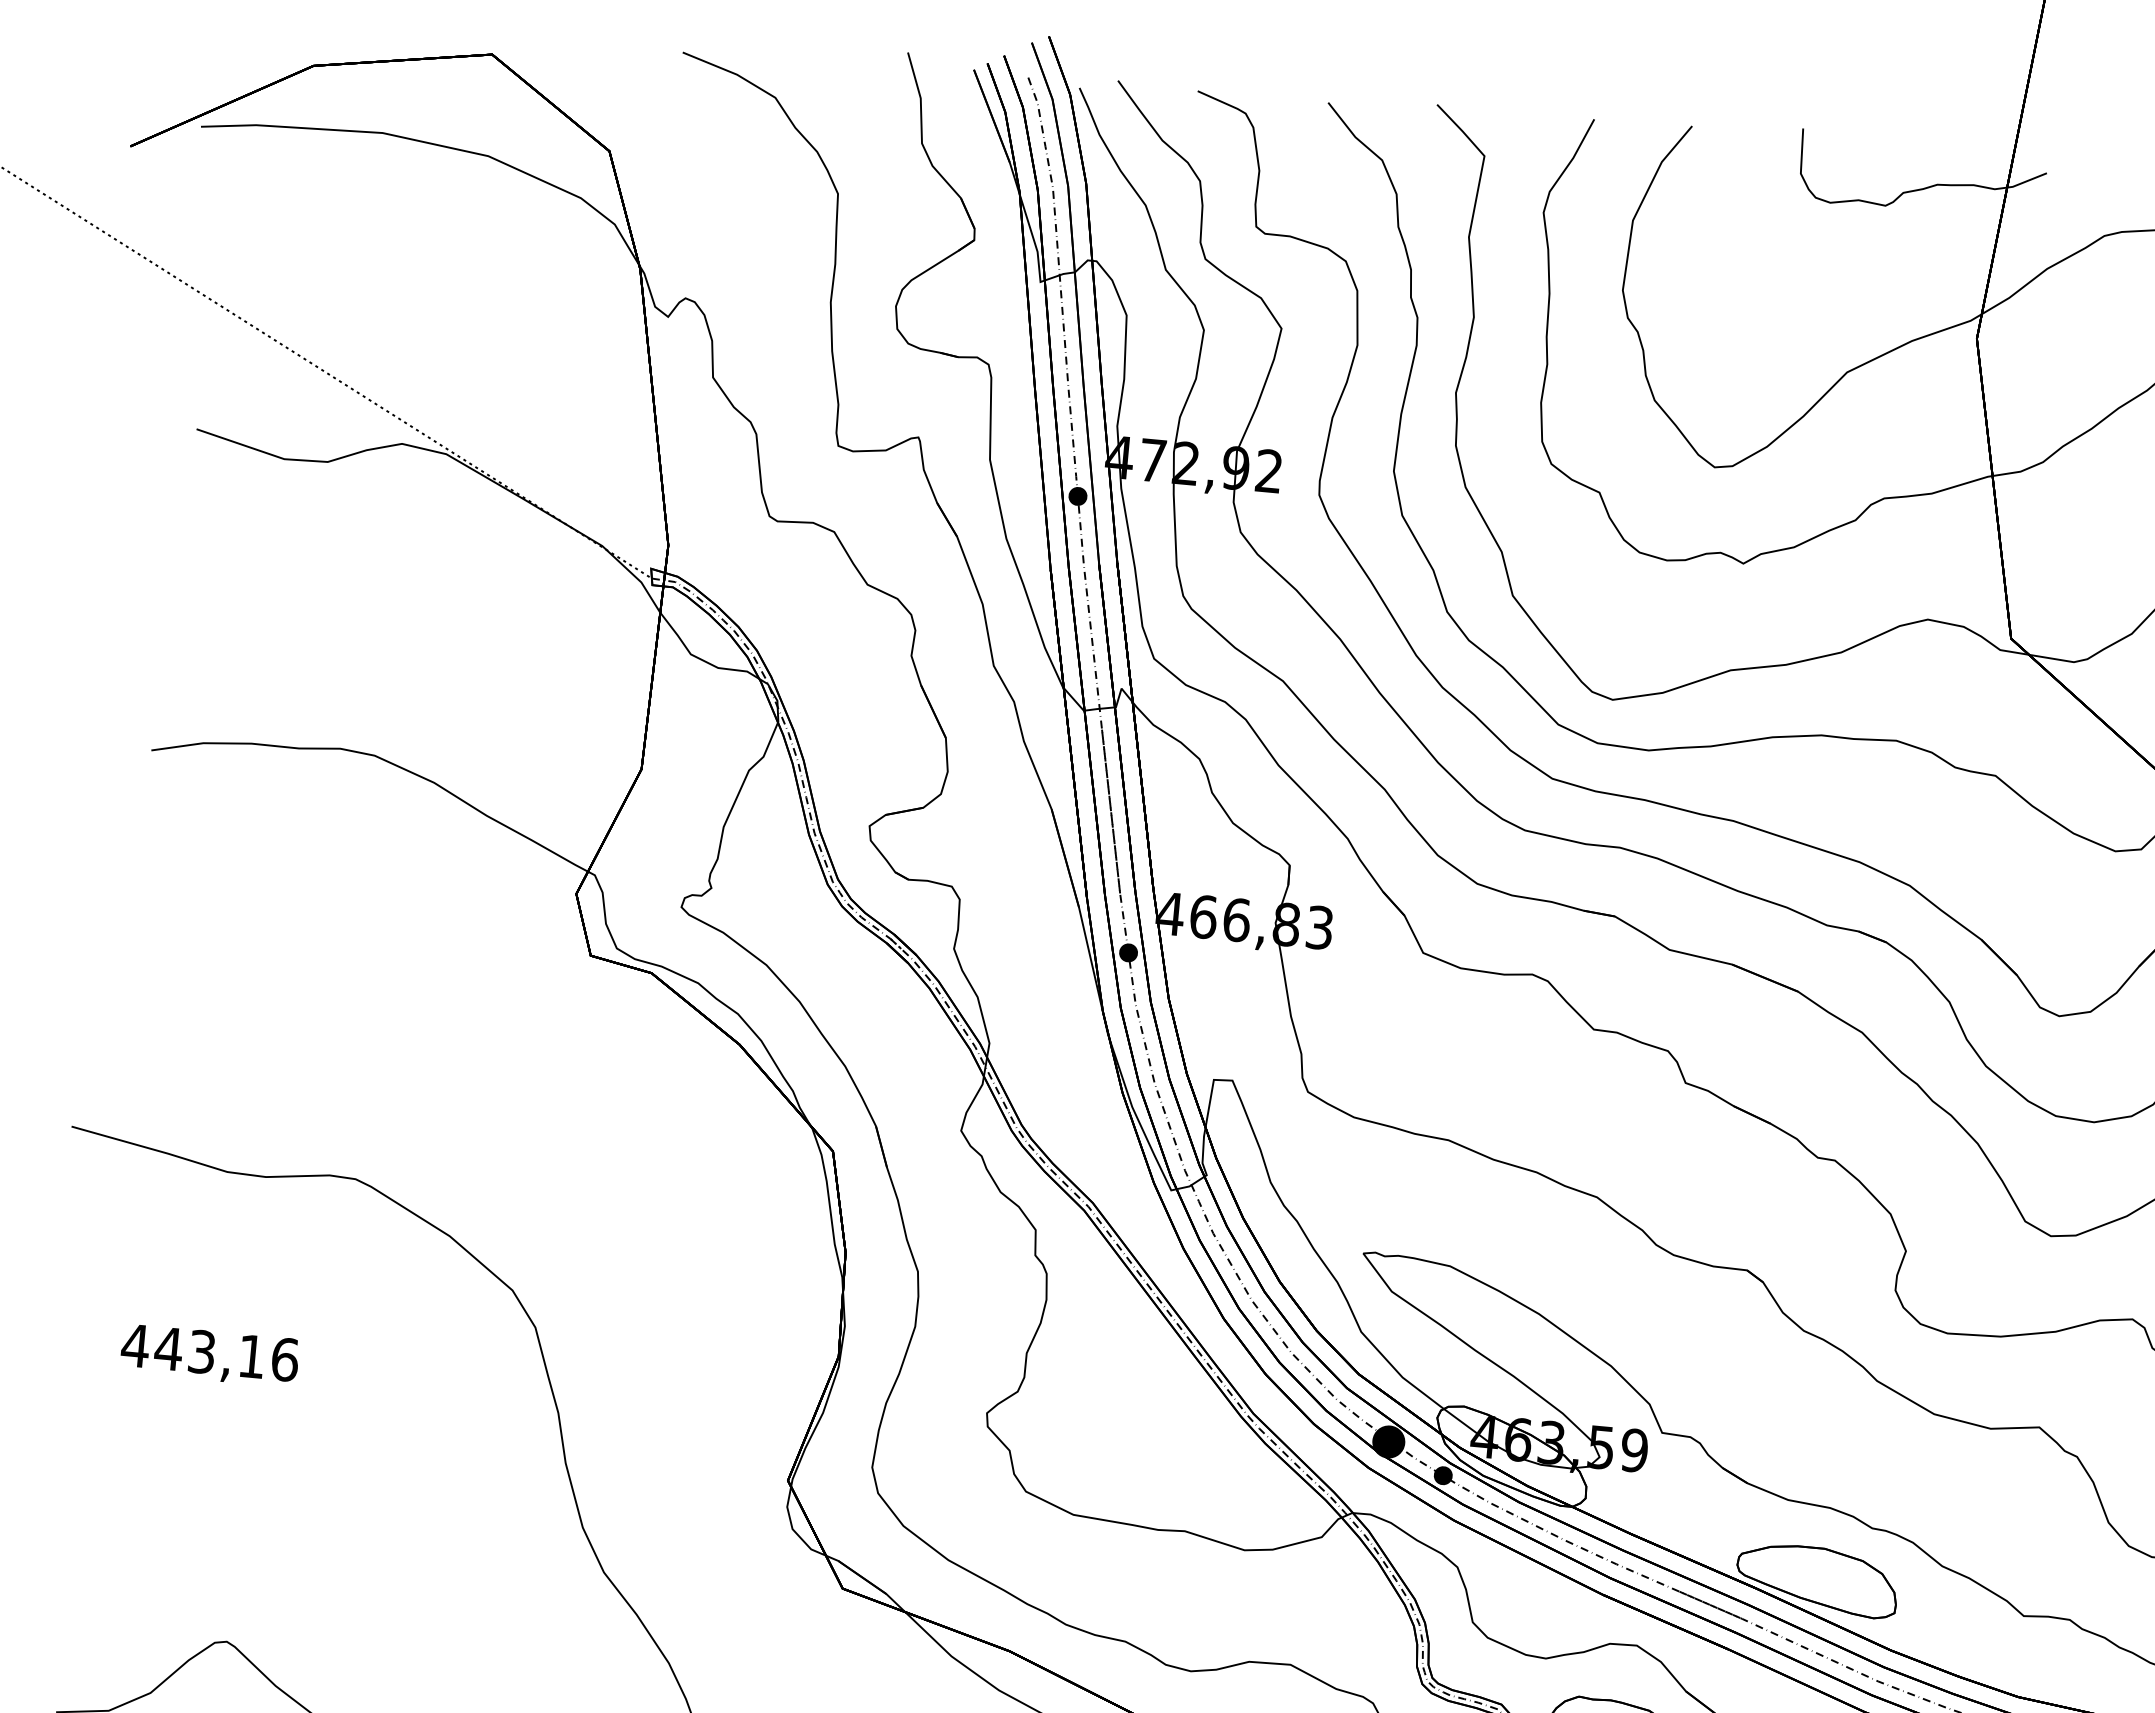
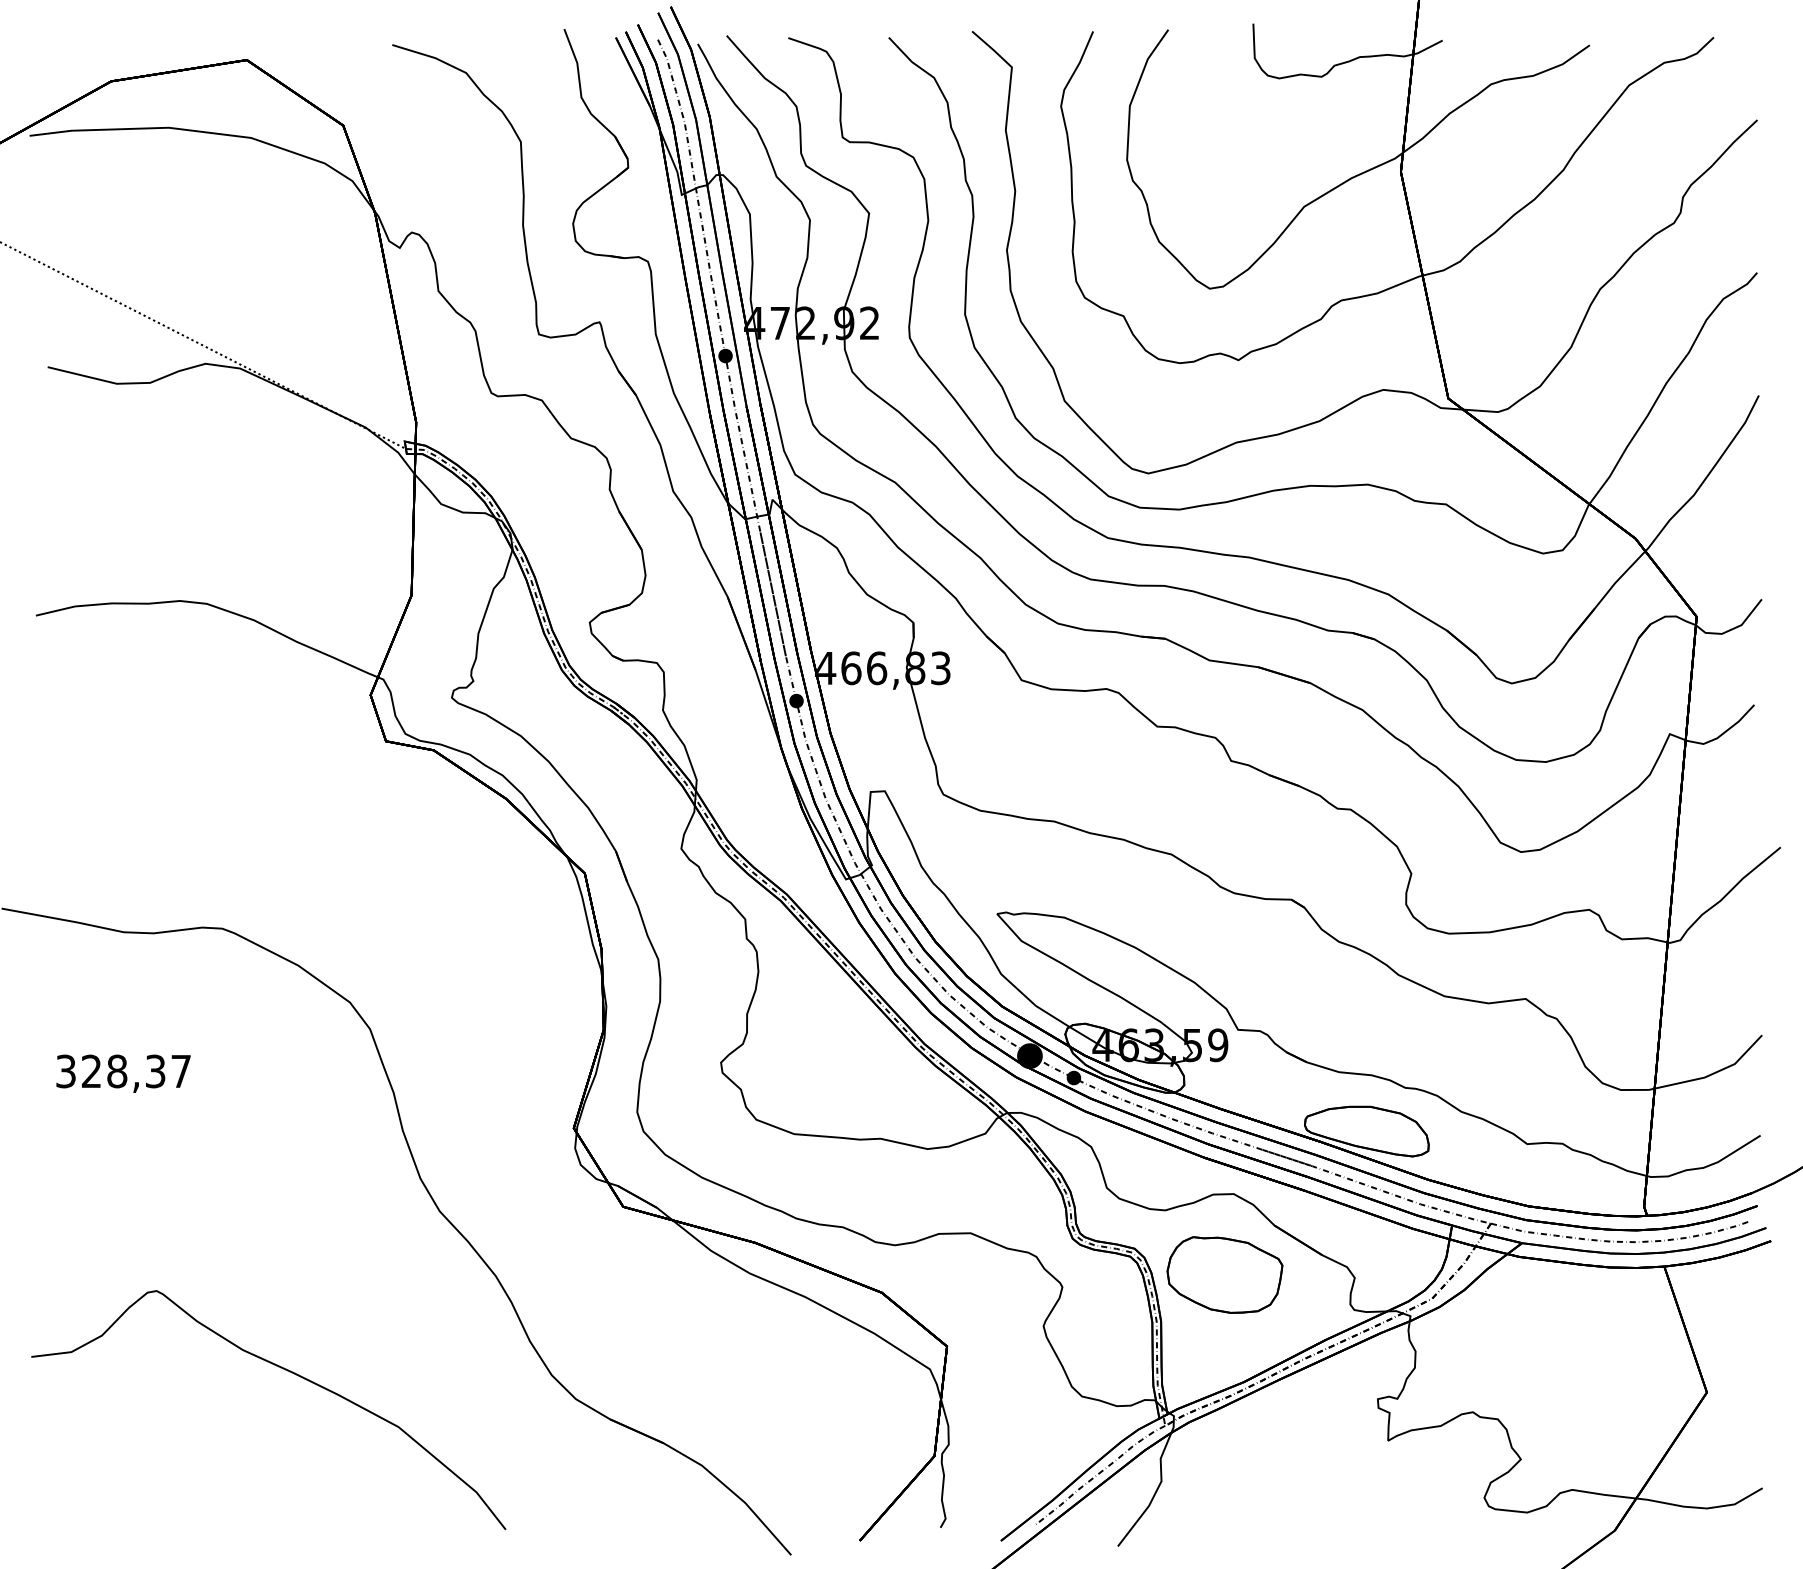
text: (210, 1352) -> (123, 1071), 443,16 -> 328,37

